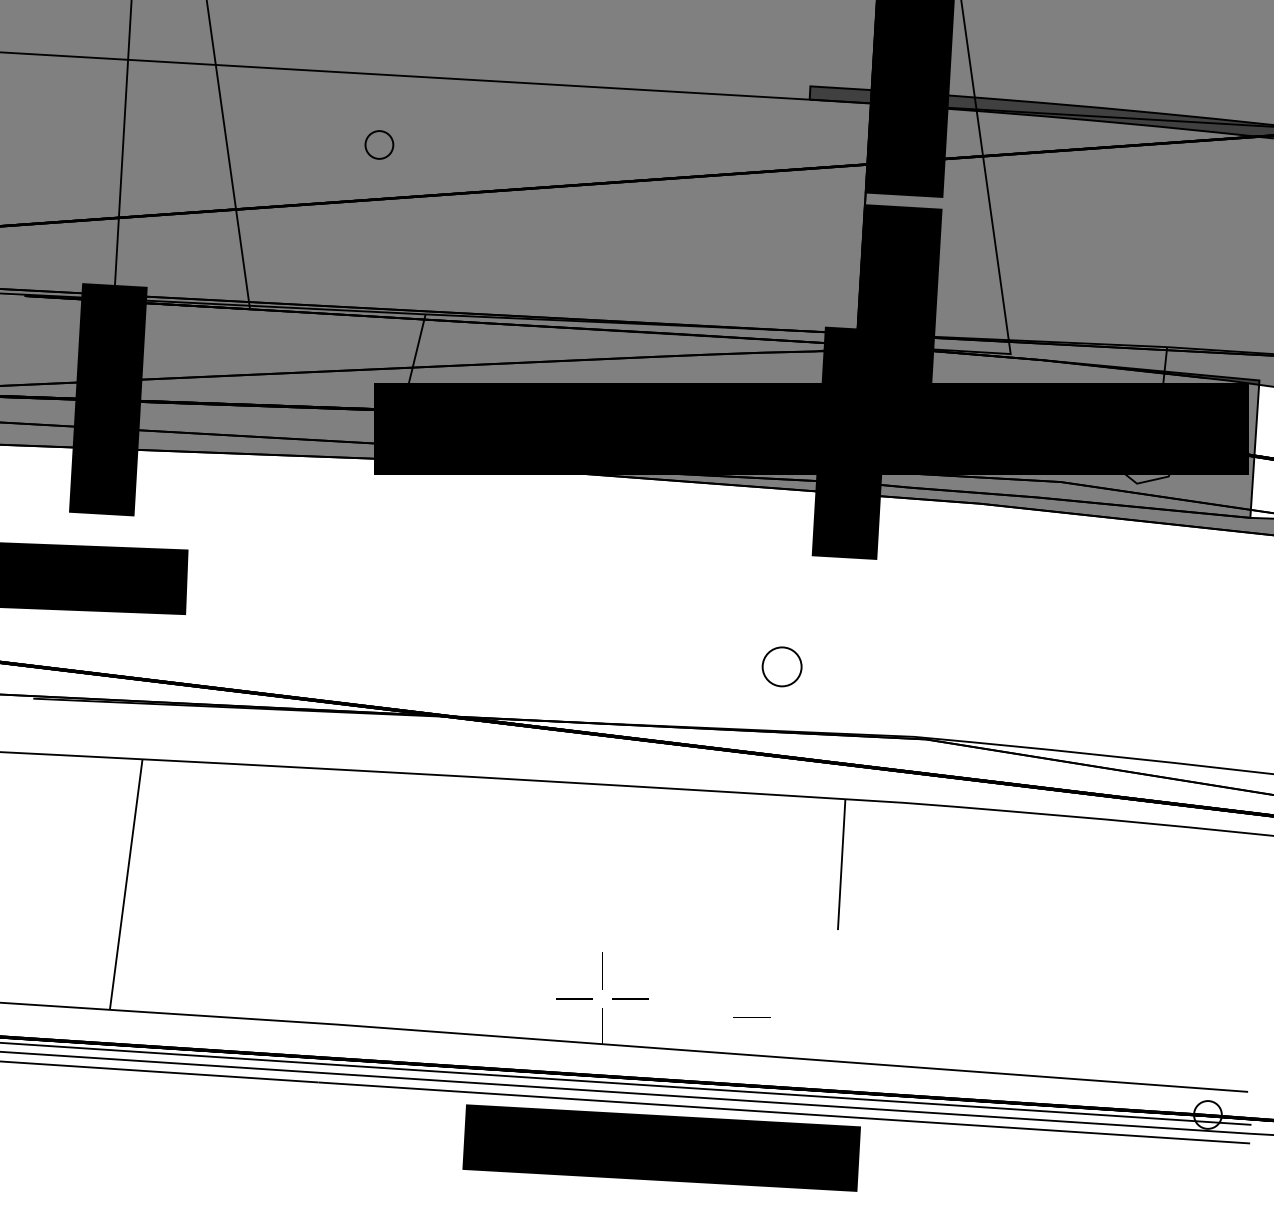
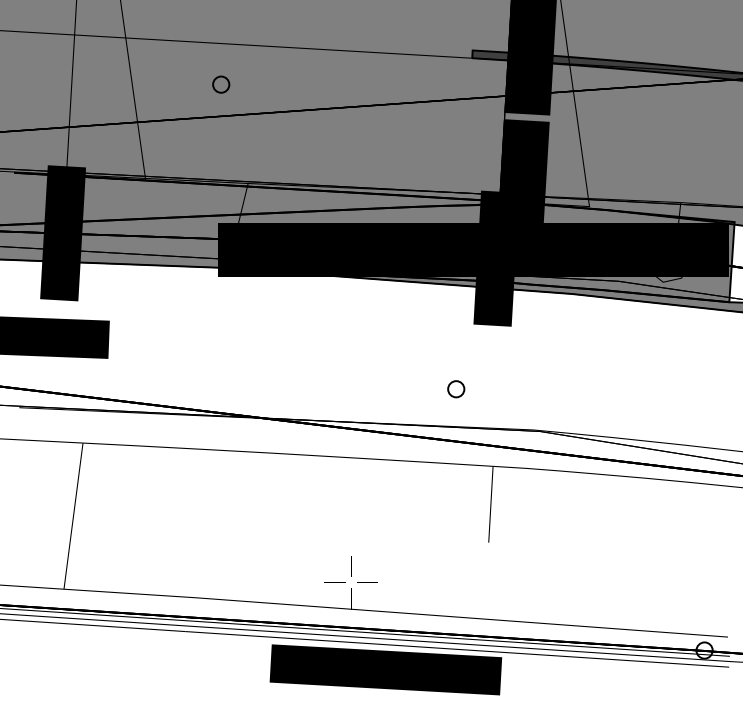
circle: (782, 667) -> (456, 389), size x0.71
line: (751, 1017) -> (438, 593), removed

